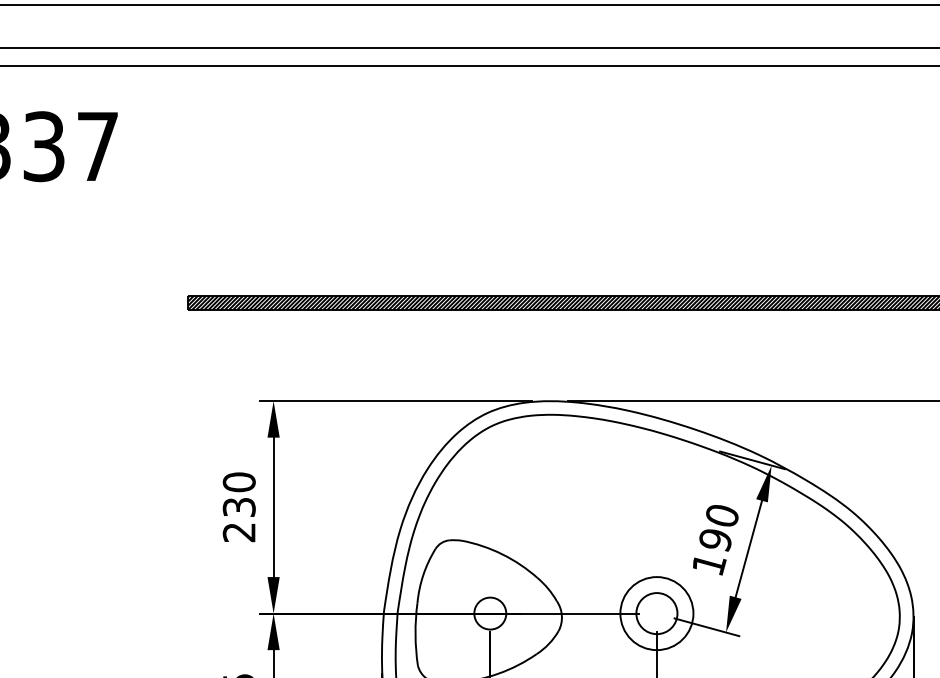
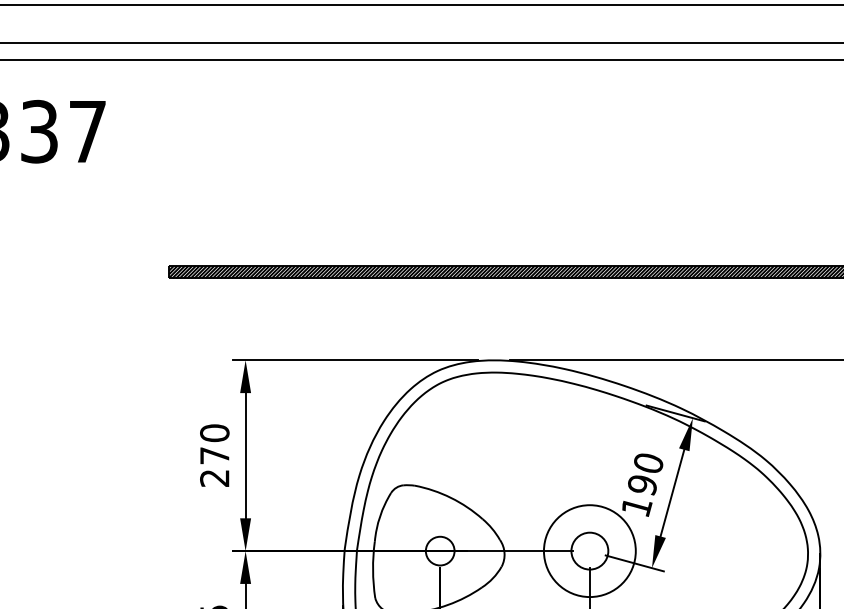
text: (238, 507) -> (214, 455), 230 -> 270
circle: (656, 612) -> (589, 550), size x1.4

